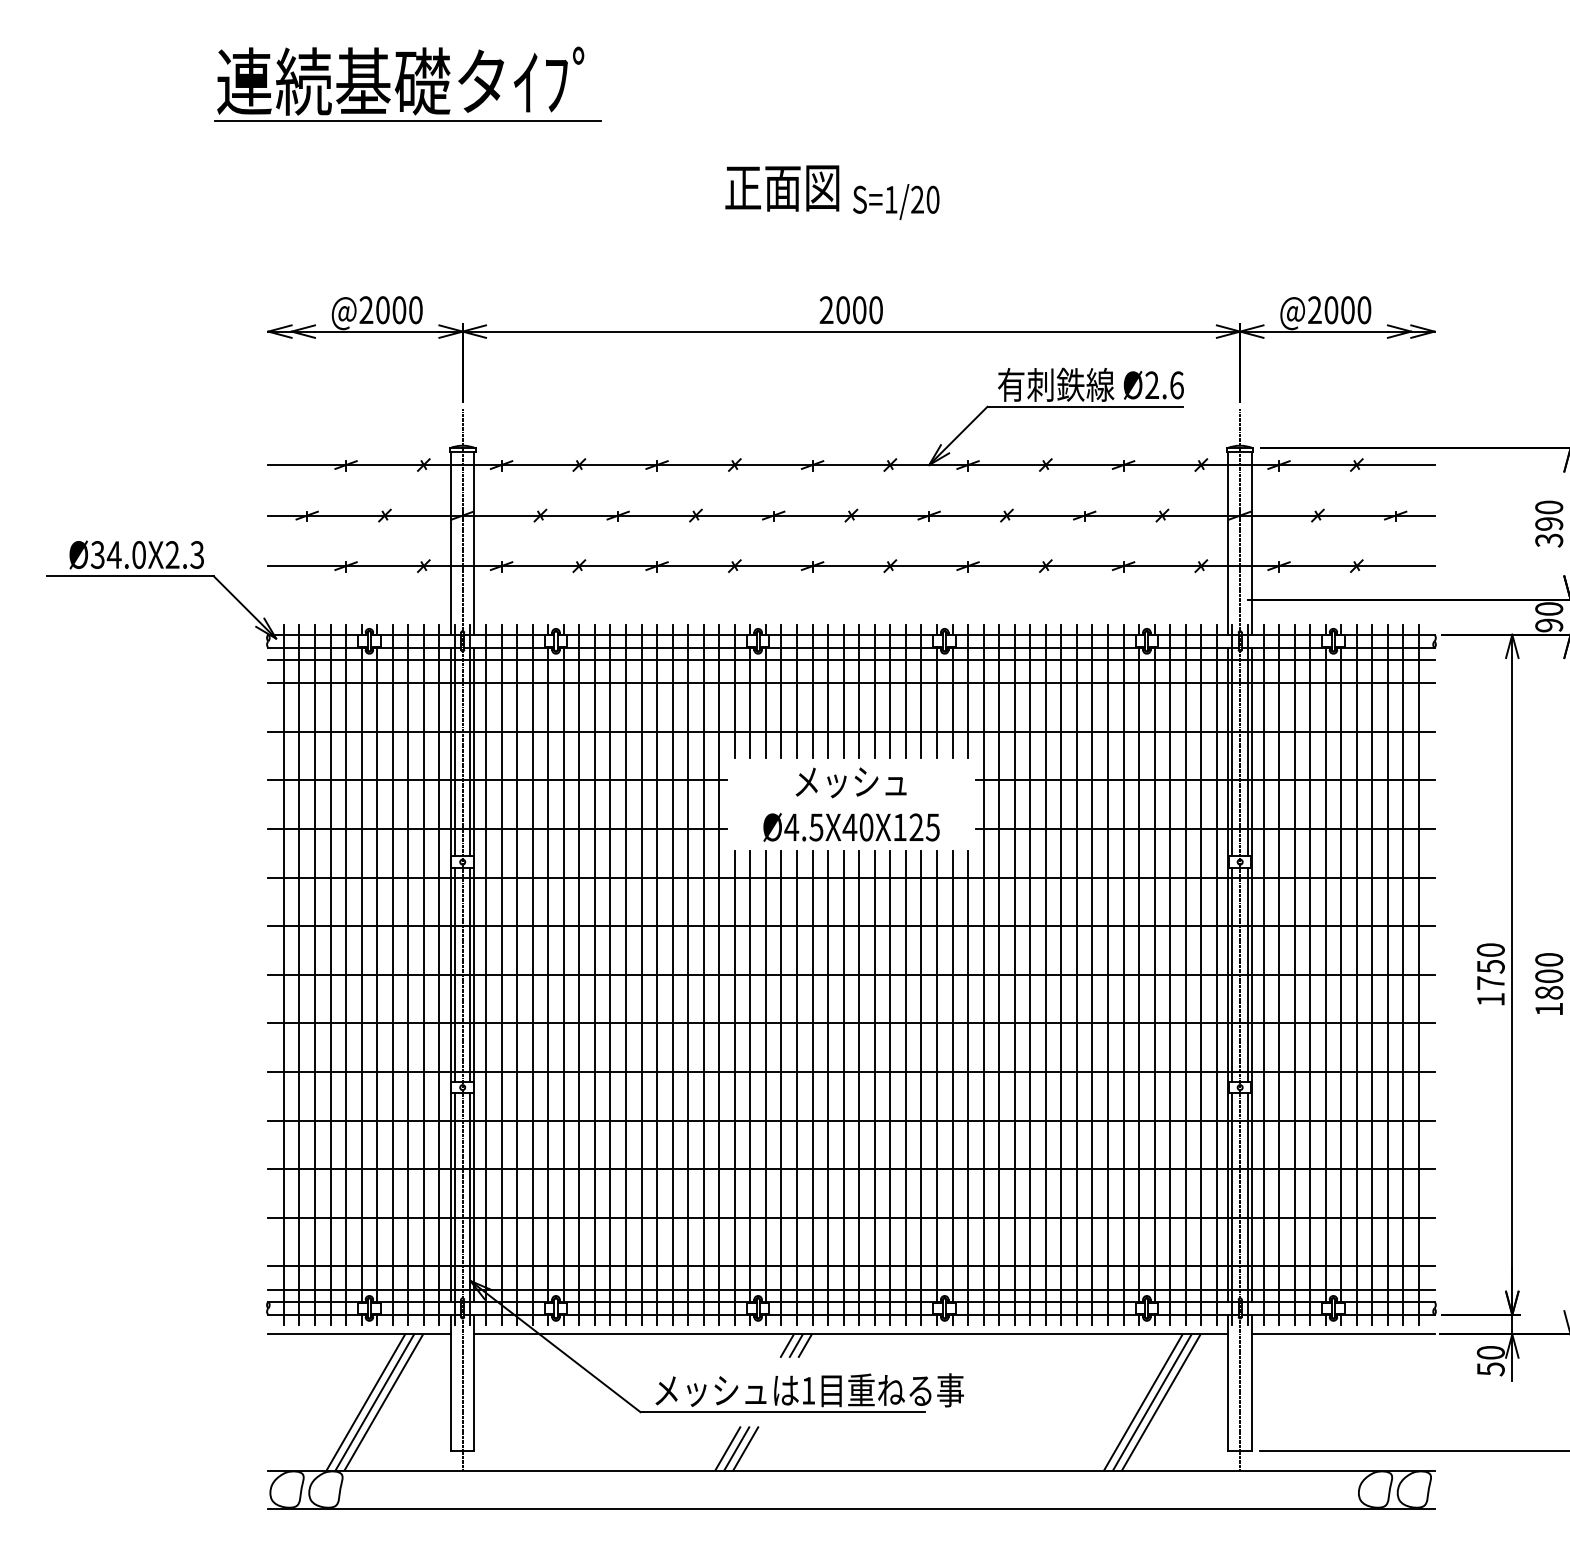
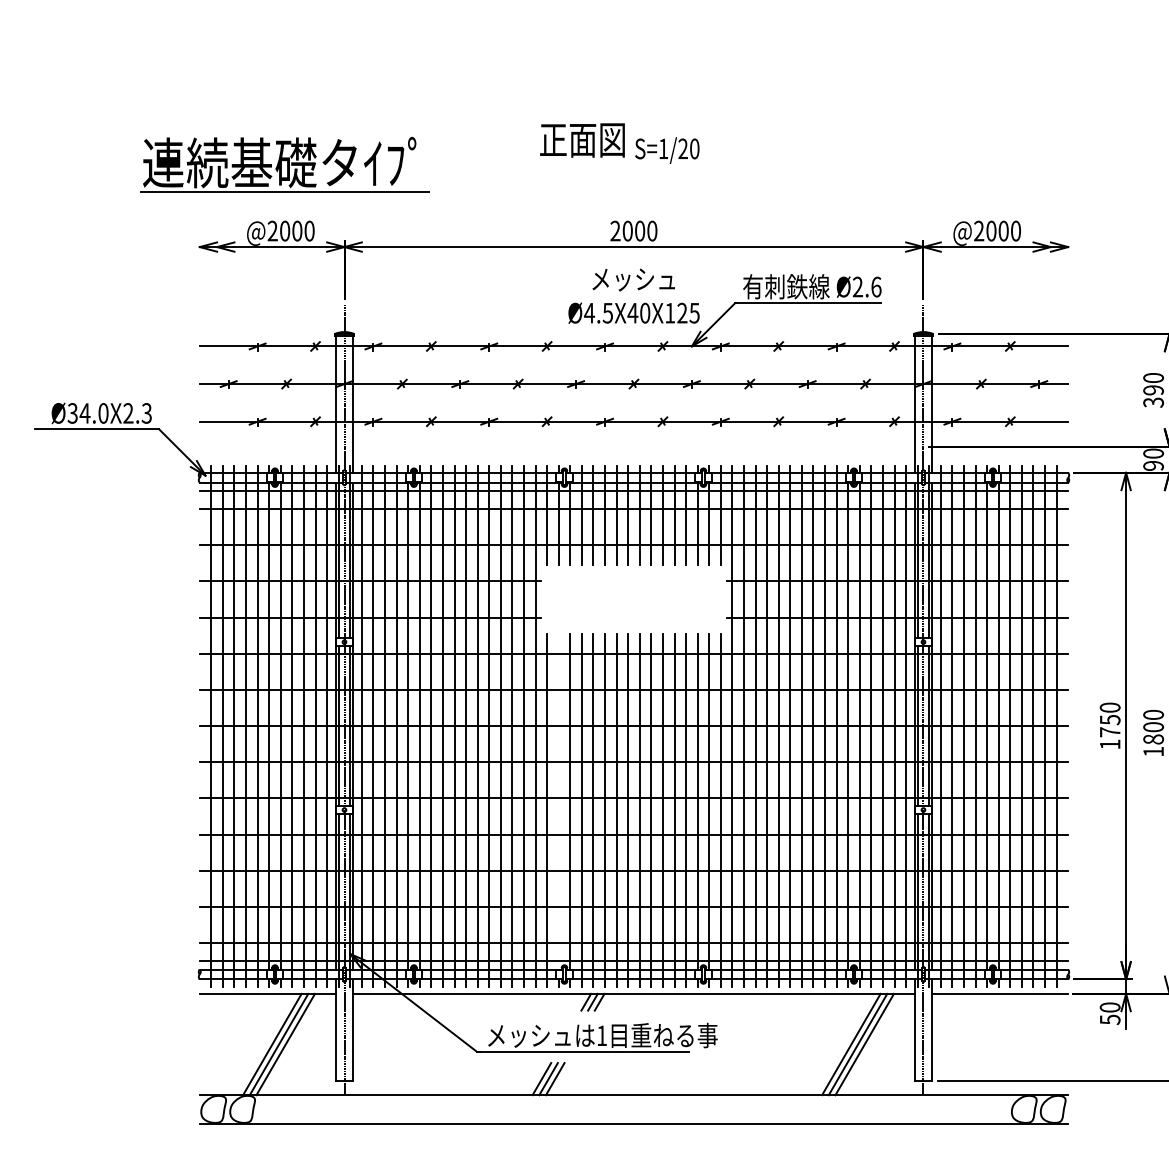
part: (407, 83) -> (284, 164), moved
text: (851, 804) -> (634, 296), moved
line: (750, 1076) -> (558, 801), removed

